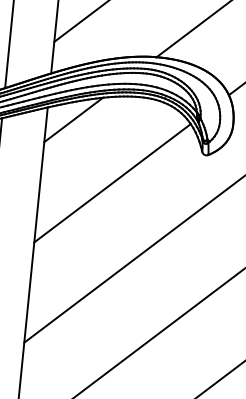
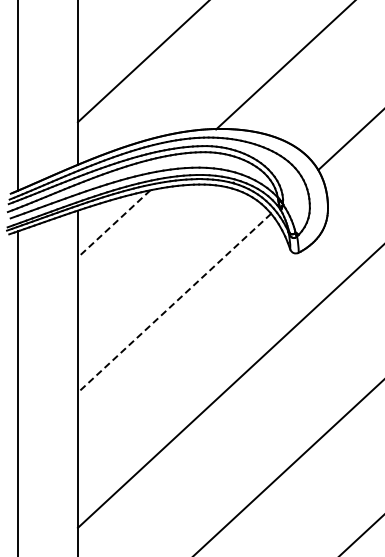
line: (73, 120) -> (113, 224), solid -> dashed
line: (112, 183) -> (174, 303), solid -> dashed

